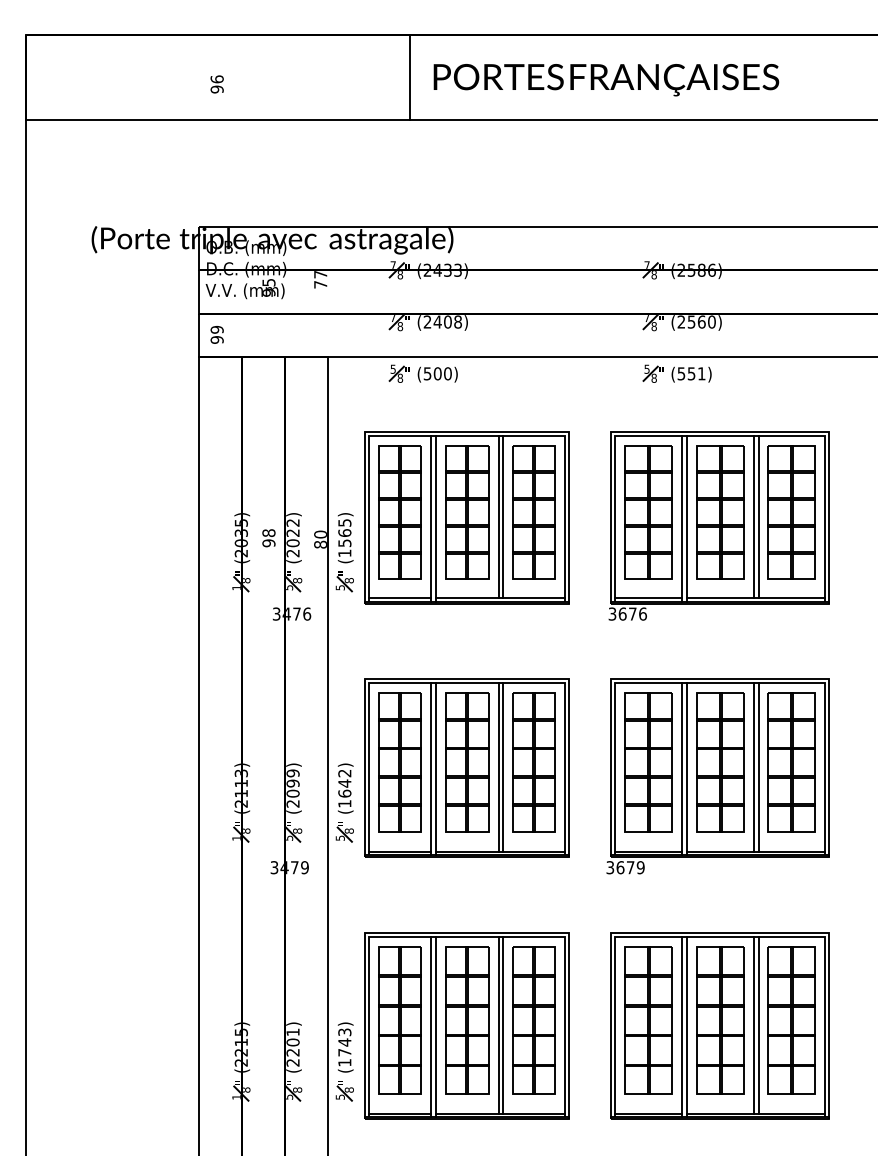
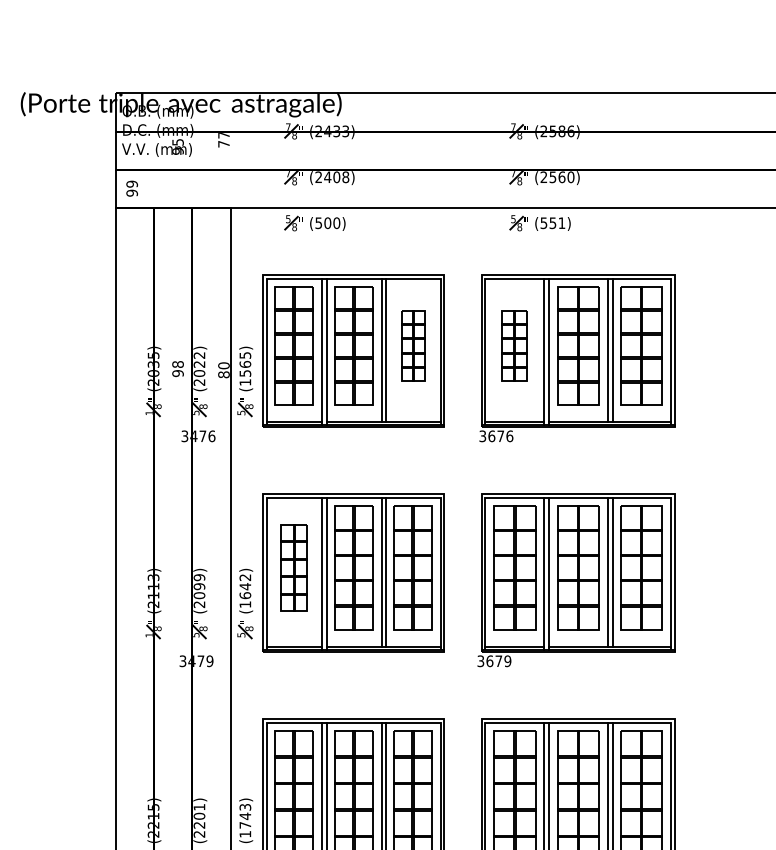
part: (533, 512) -> (412, 346), size x0.6
part: (648, 512) -> (514, 346), size x0.6
part: (399, 762) -> (293, 567), size x0.7

